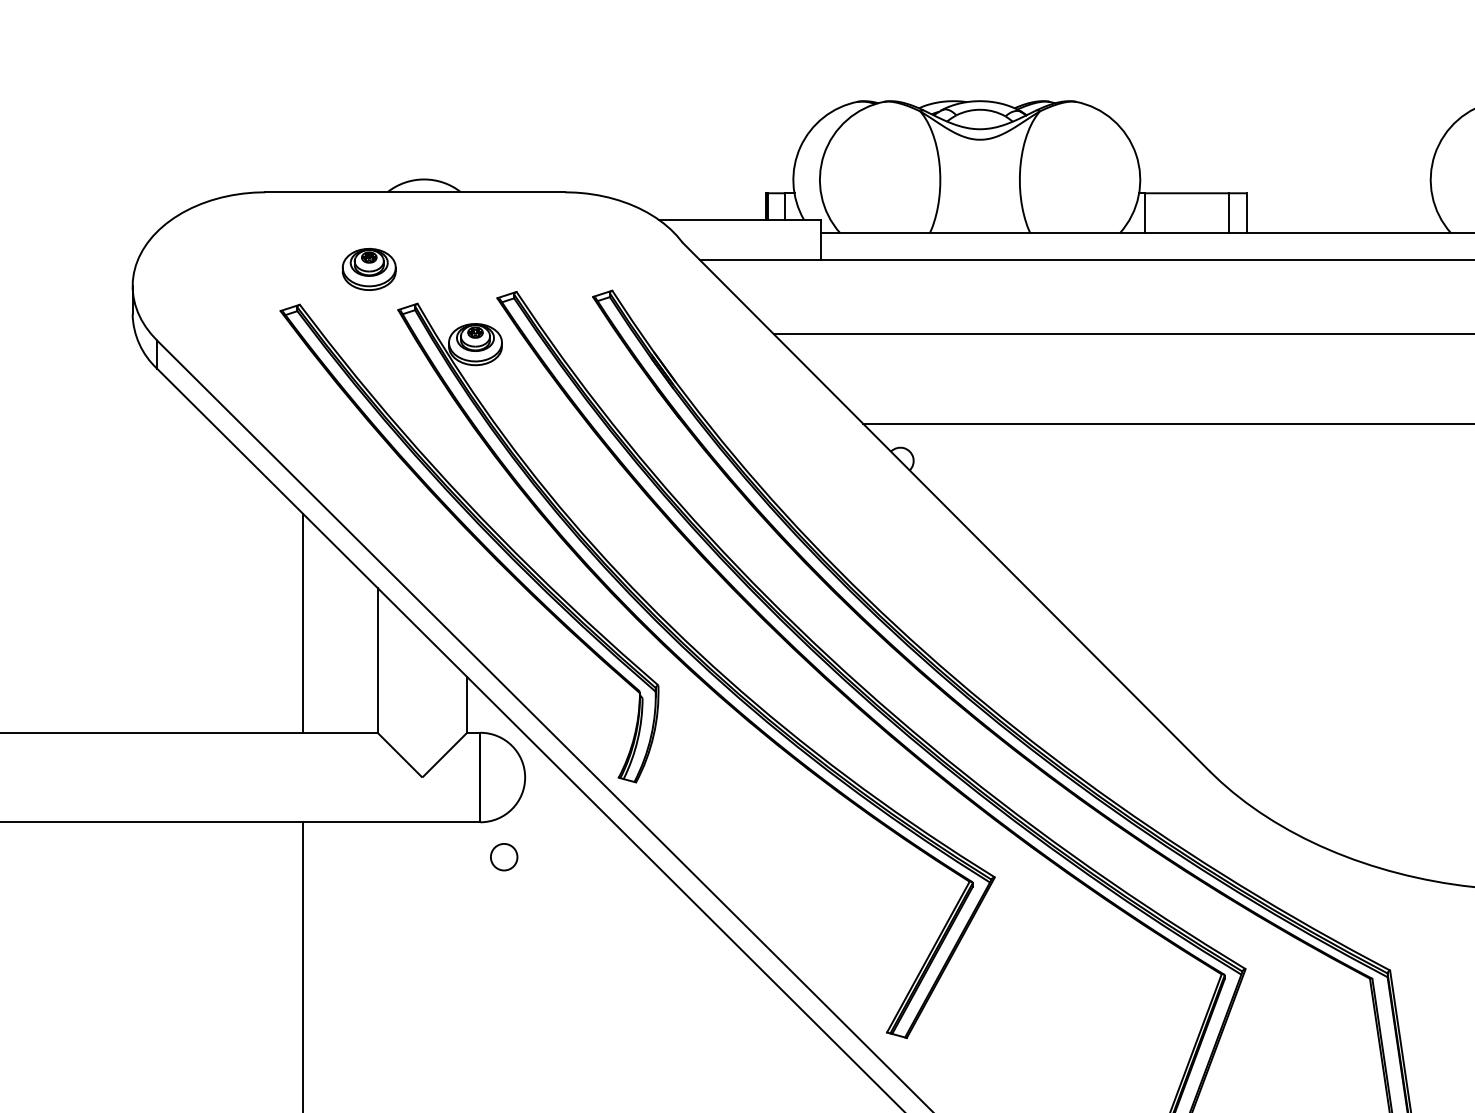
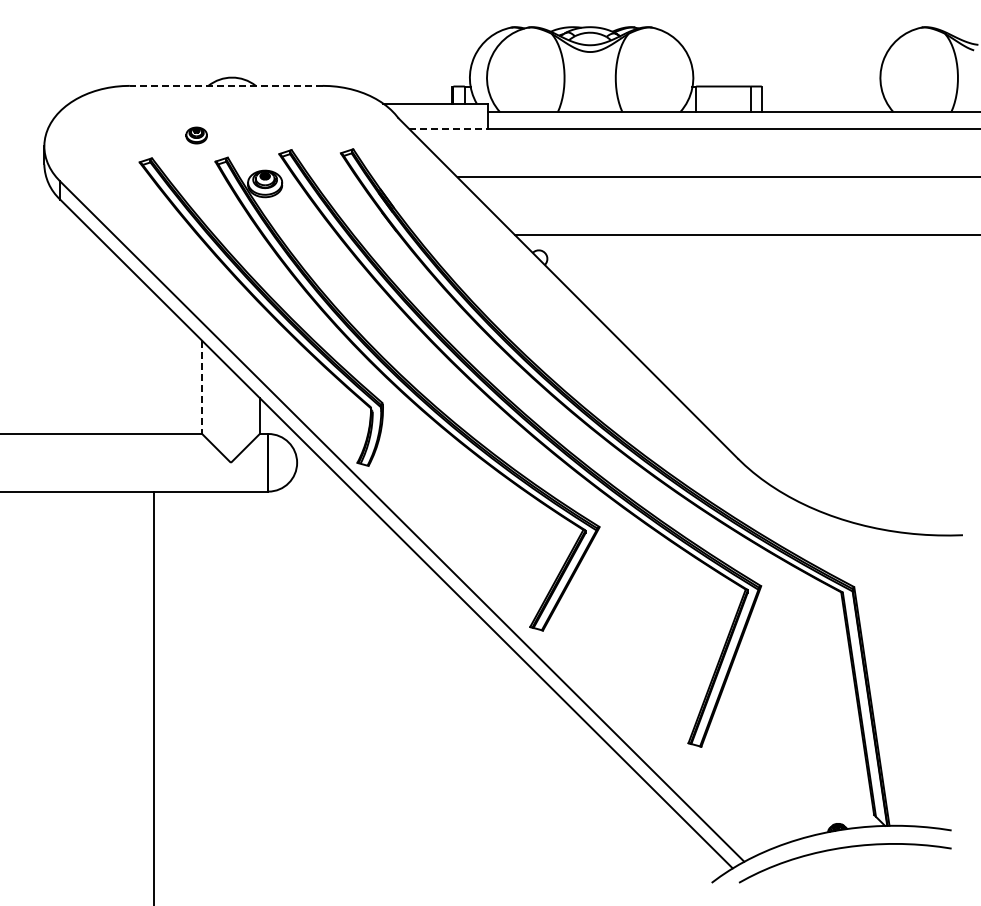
line: (413, 191) -> (225, 85), solid -> dashed
line: (761, 260) -> (449, 129), solid -> dashed
part: (368, 269) -> (196, 135), size x0.6
line: (302, 621) -> (153, 362), removed
line: (378, 660) -> (202, 387), solid -> dashed
circle: (503, 856) -> (283, 513), removed

